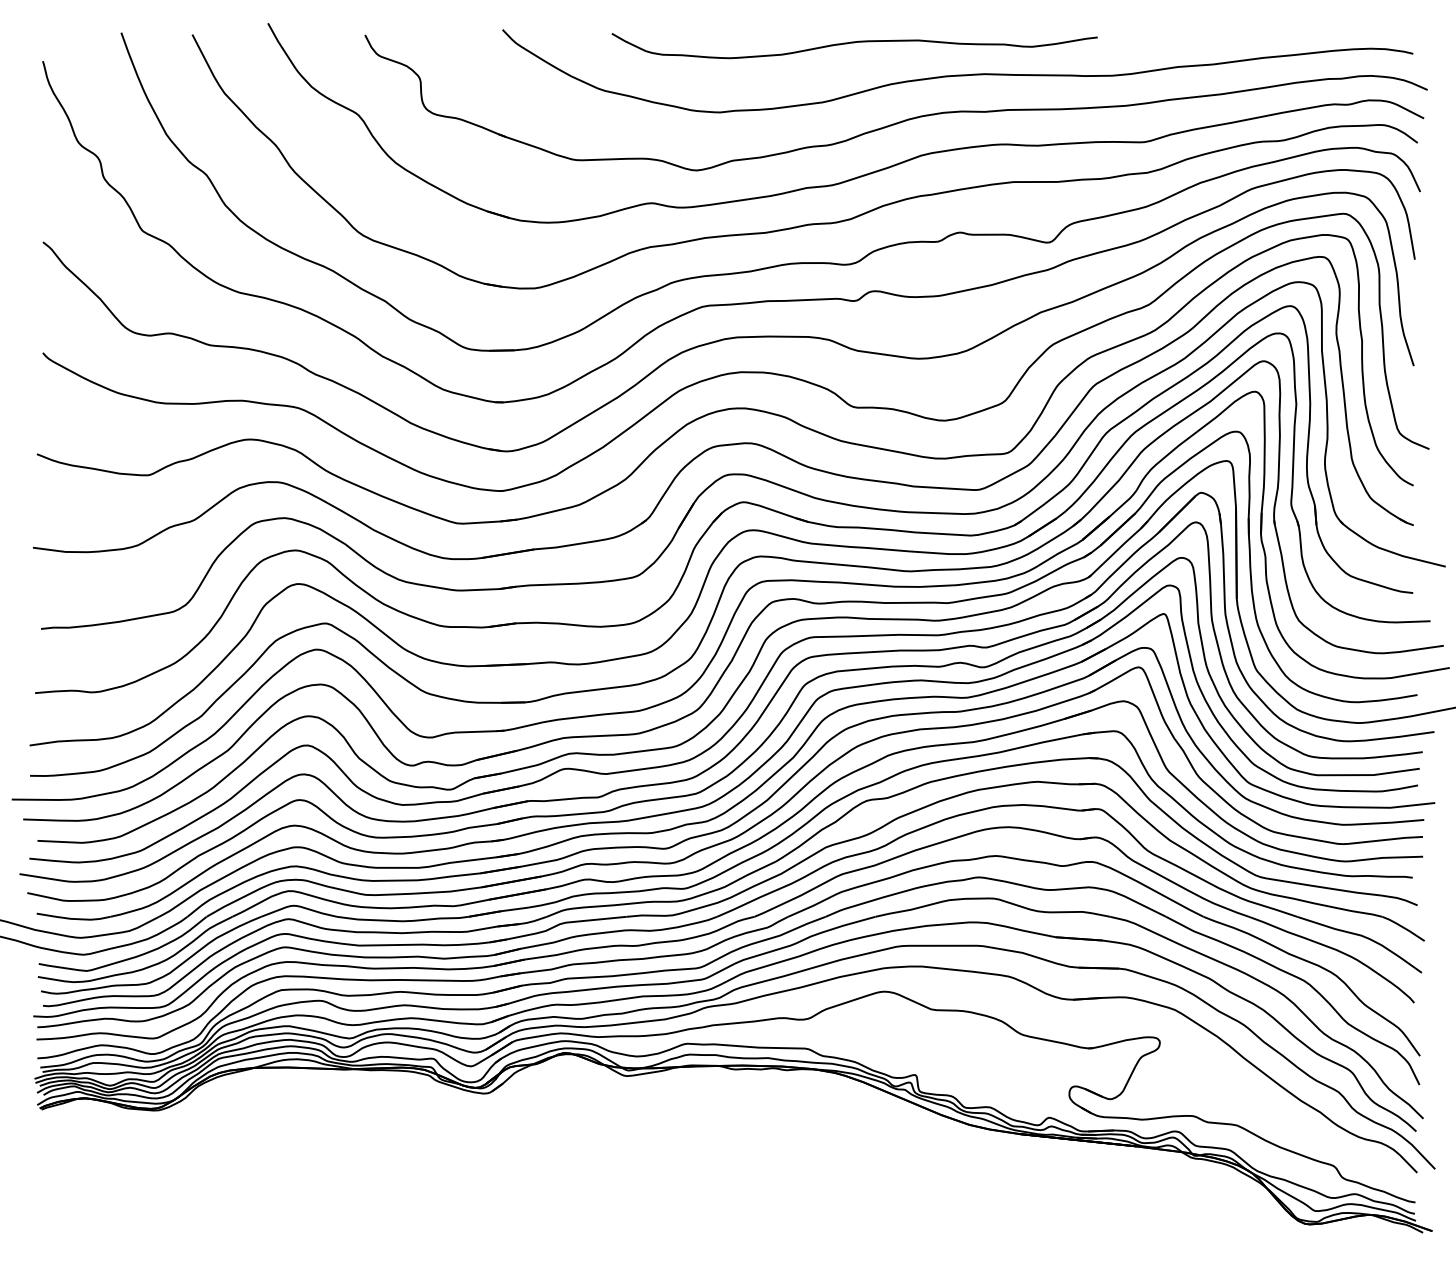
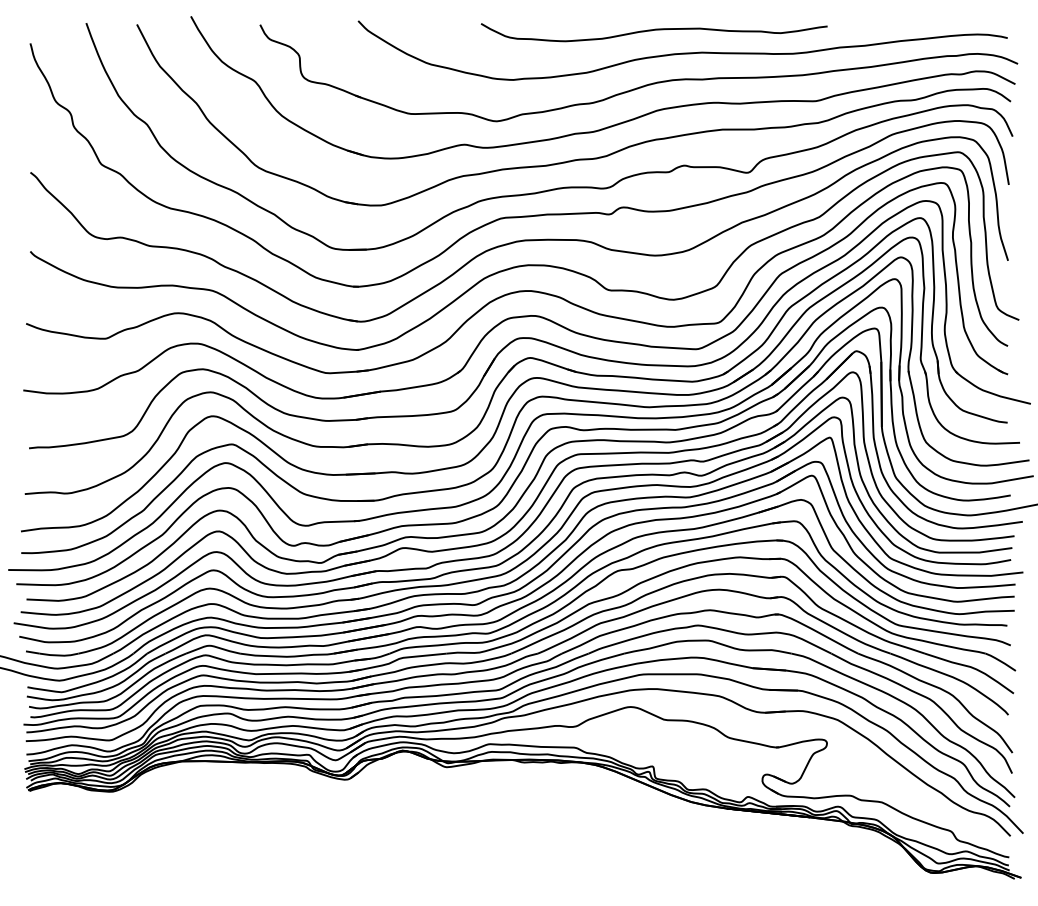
curve: (854, 43) -> (654, 30), moved

